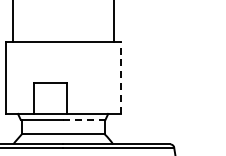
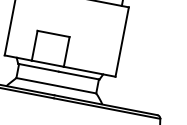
line: (121, 77) -> (122, 41), dashed -> solid
line: (83, 119) -> (78, 75), dashed -> solid

